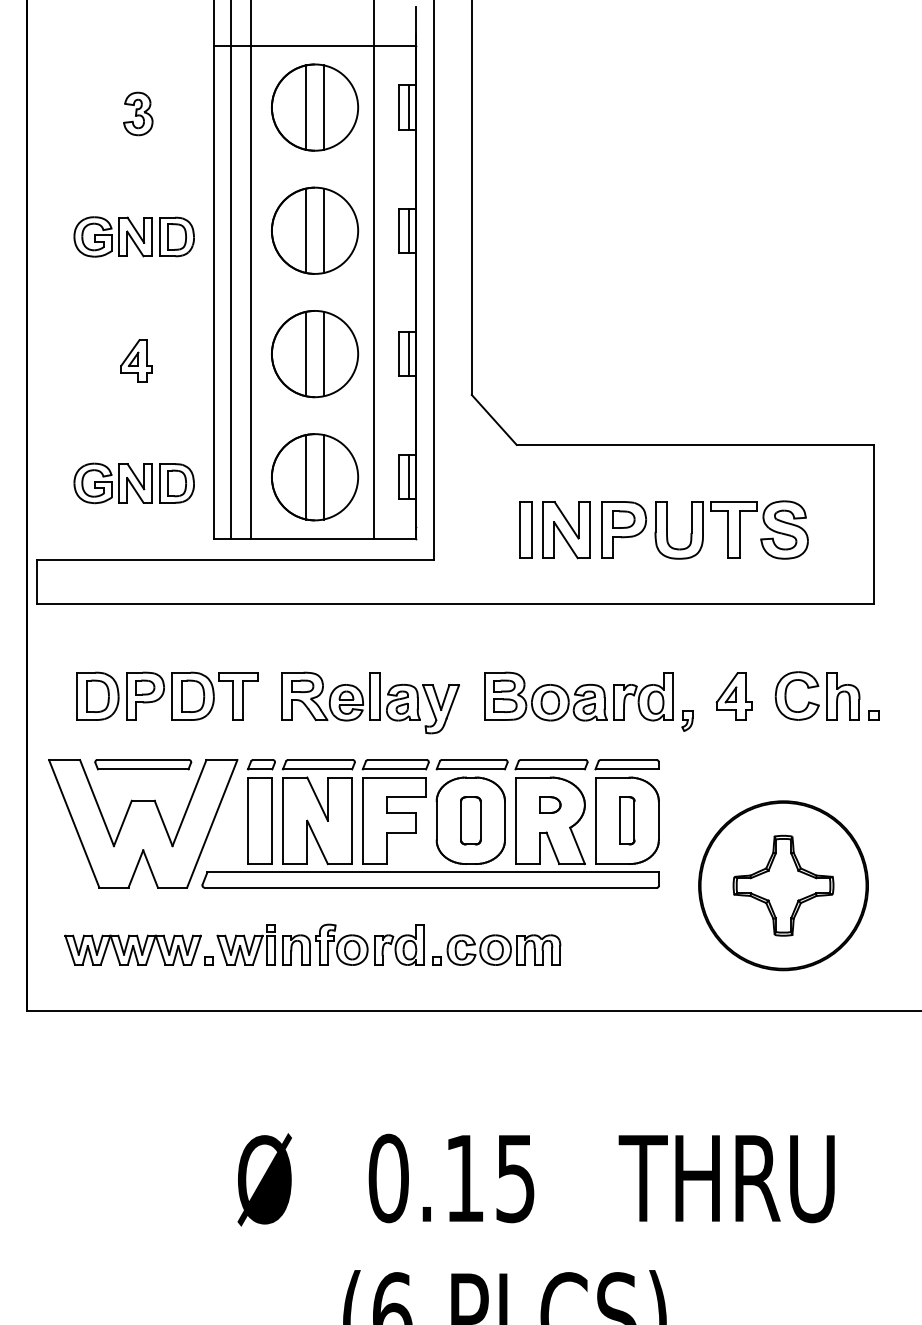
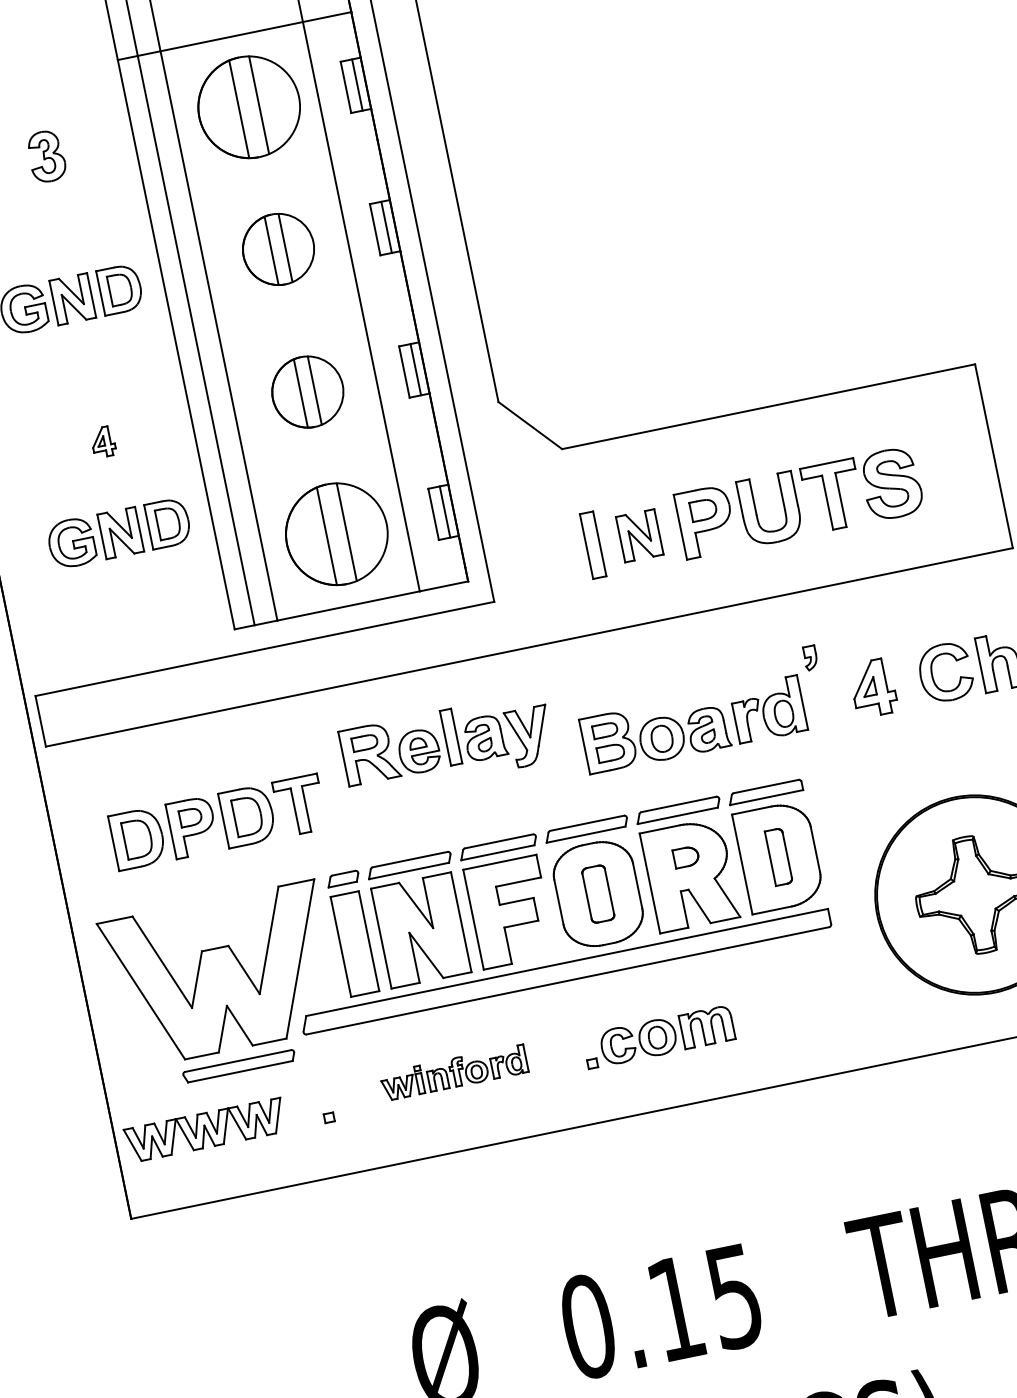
part: (315, 230) -> (278, 249), size x0.7
part: (315, 354) -> (308, 392), size x0.7
part: (136, 360) -> (102, 441), size x0.6
part: (133, 483) -> (118, 533), moved
part: (566, 530) -> (639, 536), size x0.7
part: (370, 702) -> (446, 745), moved
part: (687, 720) -> (810, 657), moved
part: (143, 764) -> (239, 1066), moved
part: (320, 944) -> (453, 1072), size x0.6
part: (132, 949) -> (204, 1129), moved

